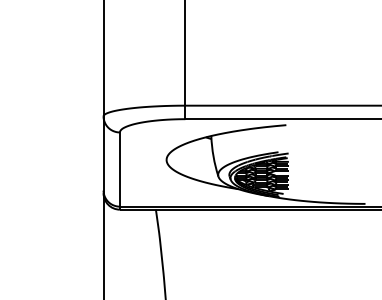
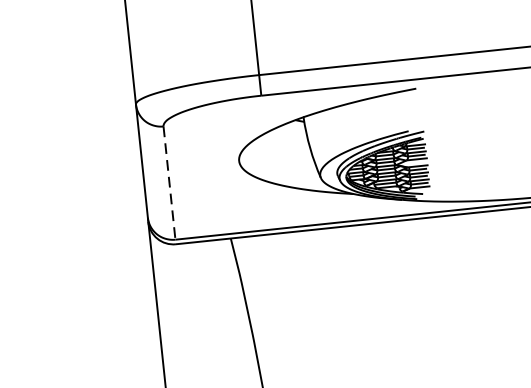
line: (119, 171) -> (169, 186), solid -> dashed

